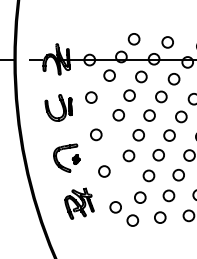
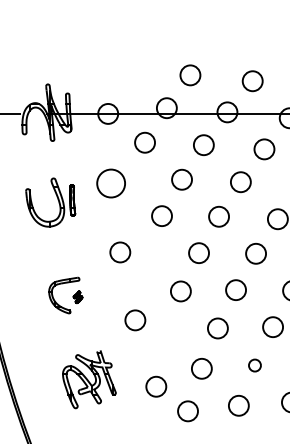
circle: (91, 97) -> (111, 183), size x1.4
part: (66, 157) -> (65, 294), size x0.7
circle: (168, 195) -> (254, 364), size x0.6

